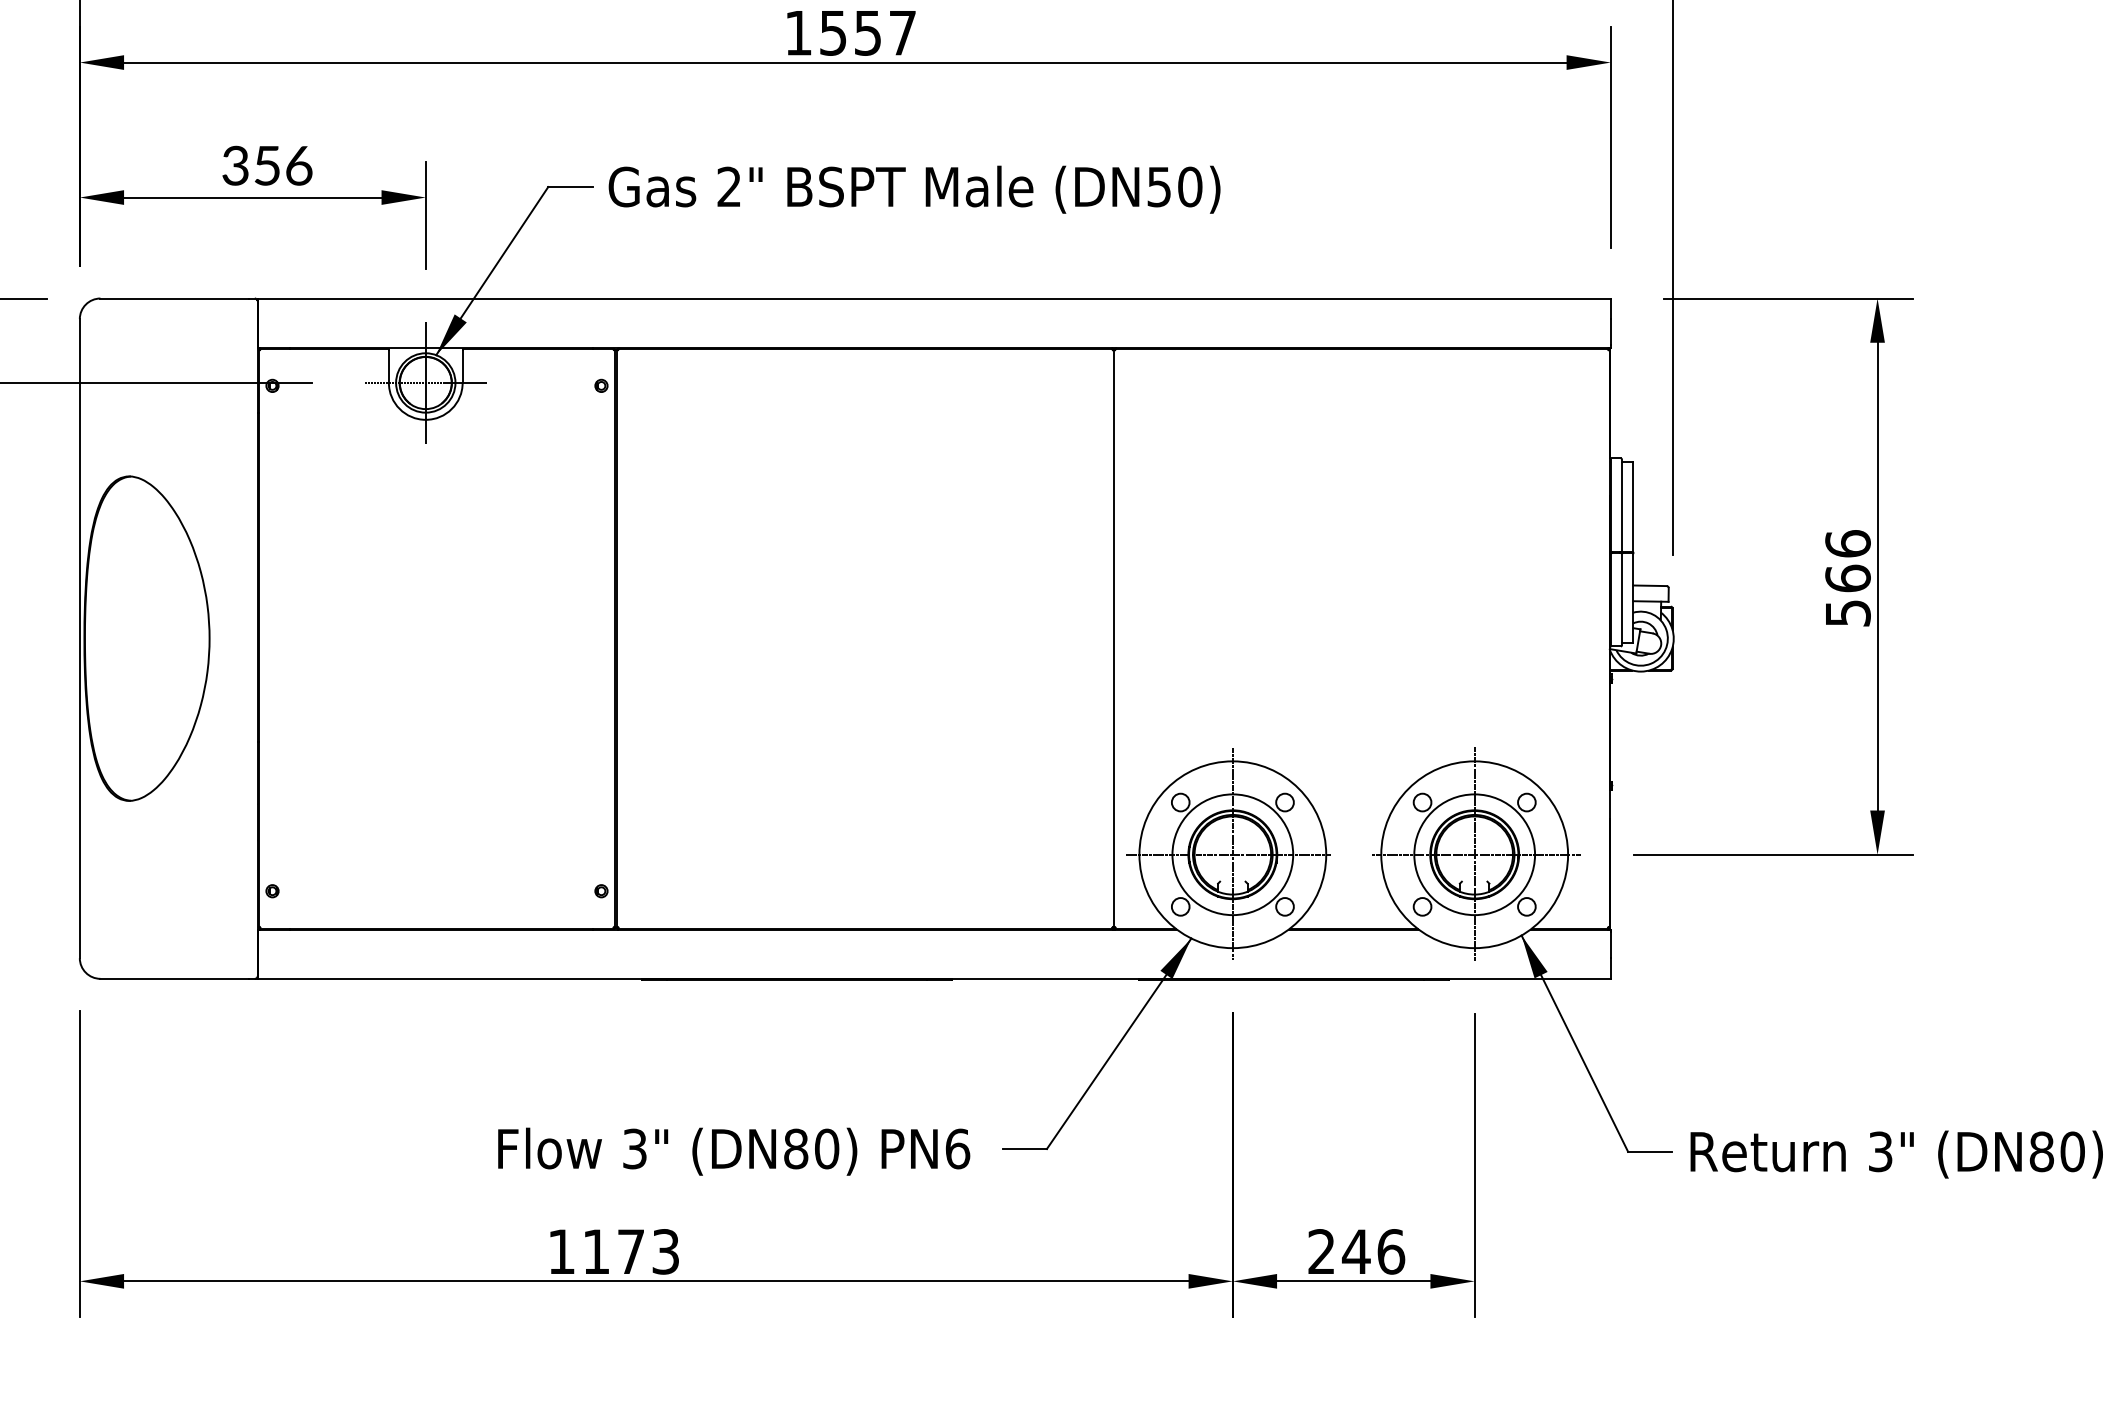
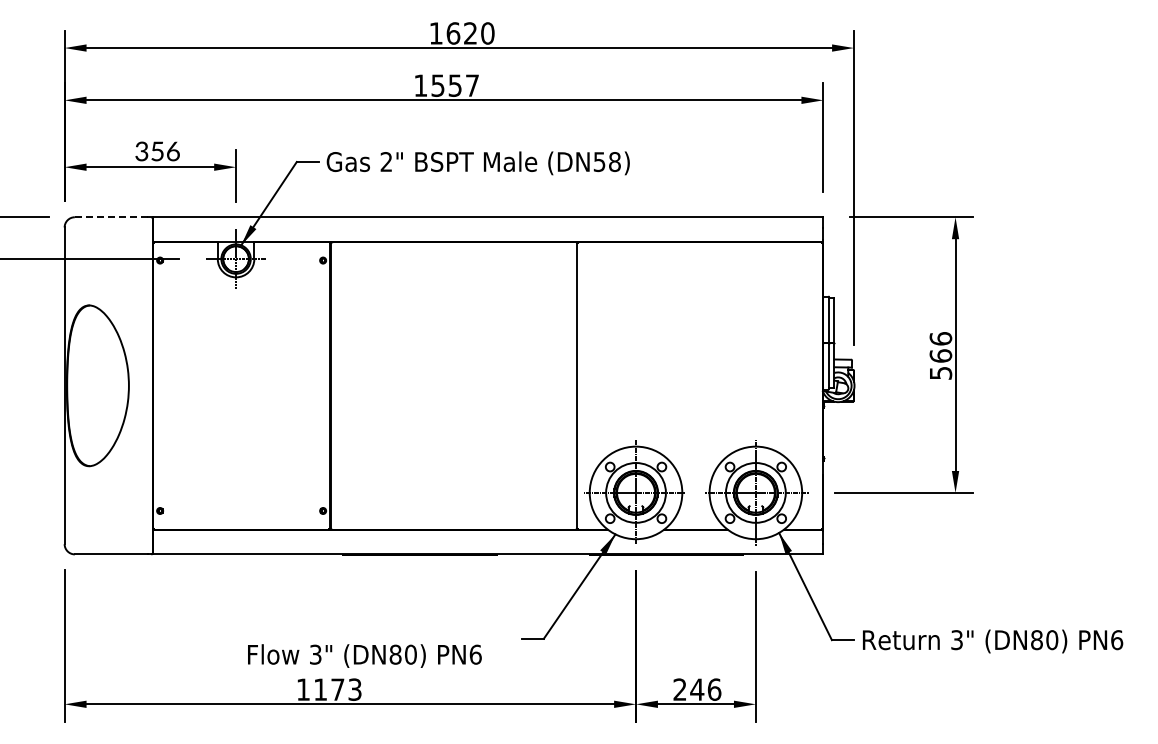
text: (1189, 185) -> (614, 161), (DN50) -> (DN58)
line: (174, 298) -> (111, 217), solid -> dashed
text: (733, 1150) -> (364, 655), moved

